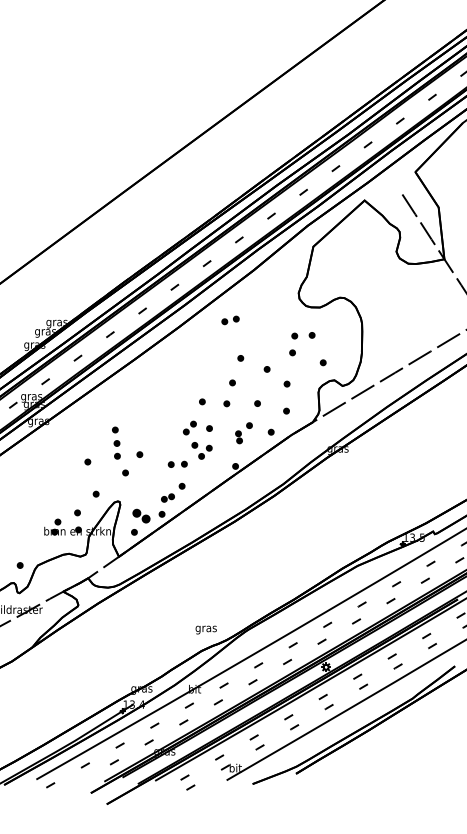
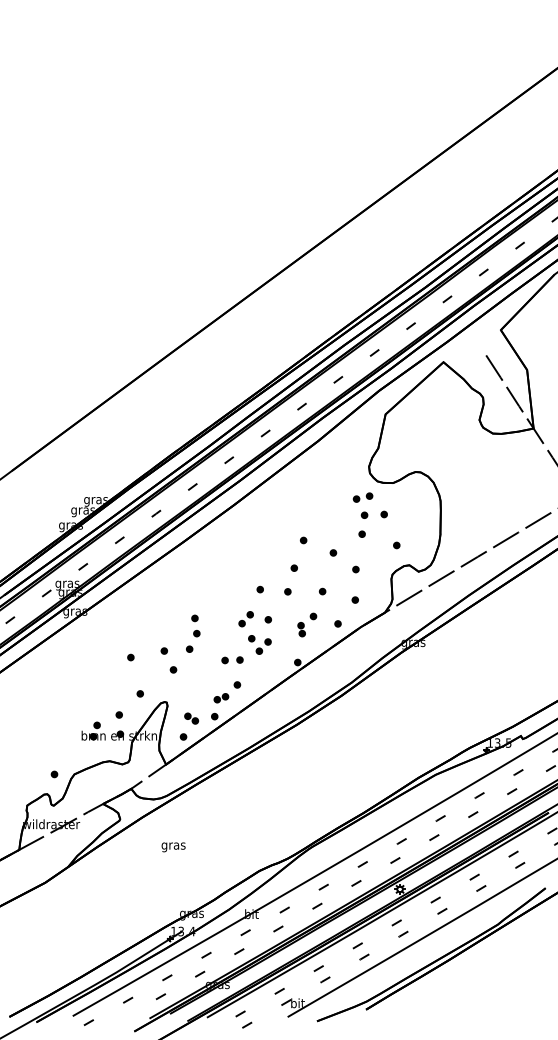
part: (230, 320) -> (362, 497), moved
part: (115, 436) -> (195, 625), moved
part: (141, 515) -> (191, 718), size x0.71
text: (206, 630) -> (173, 847), moved

